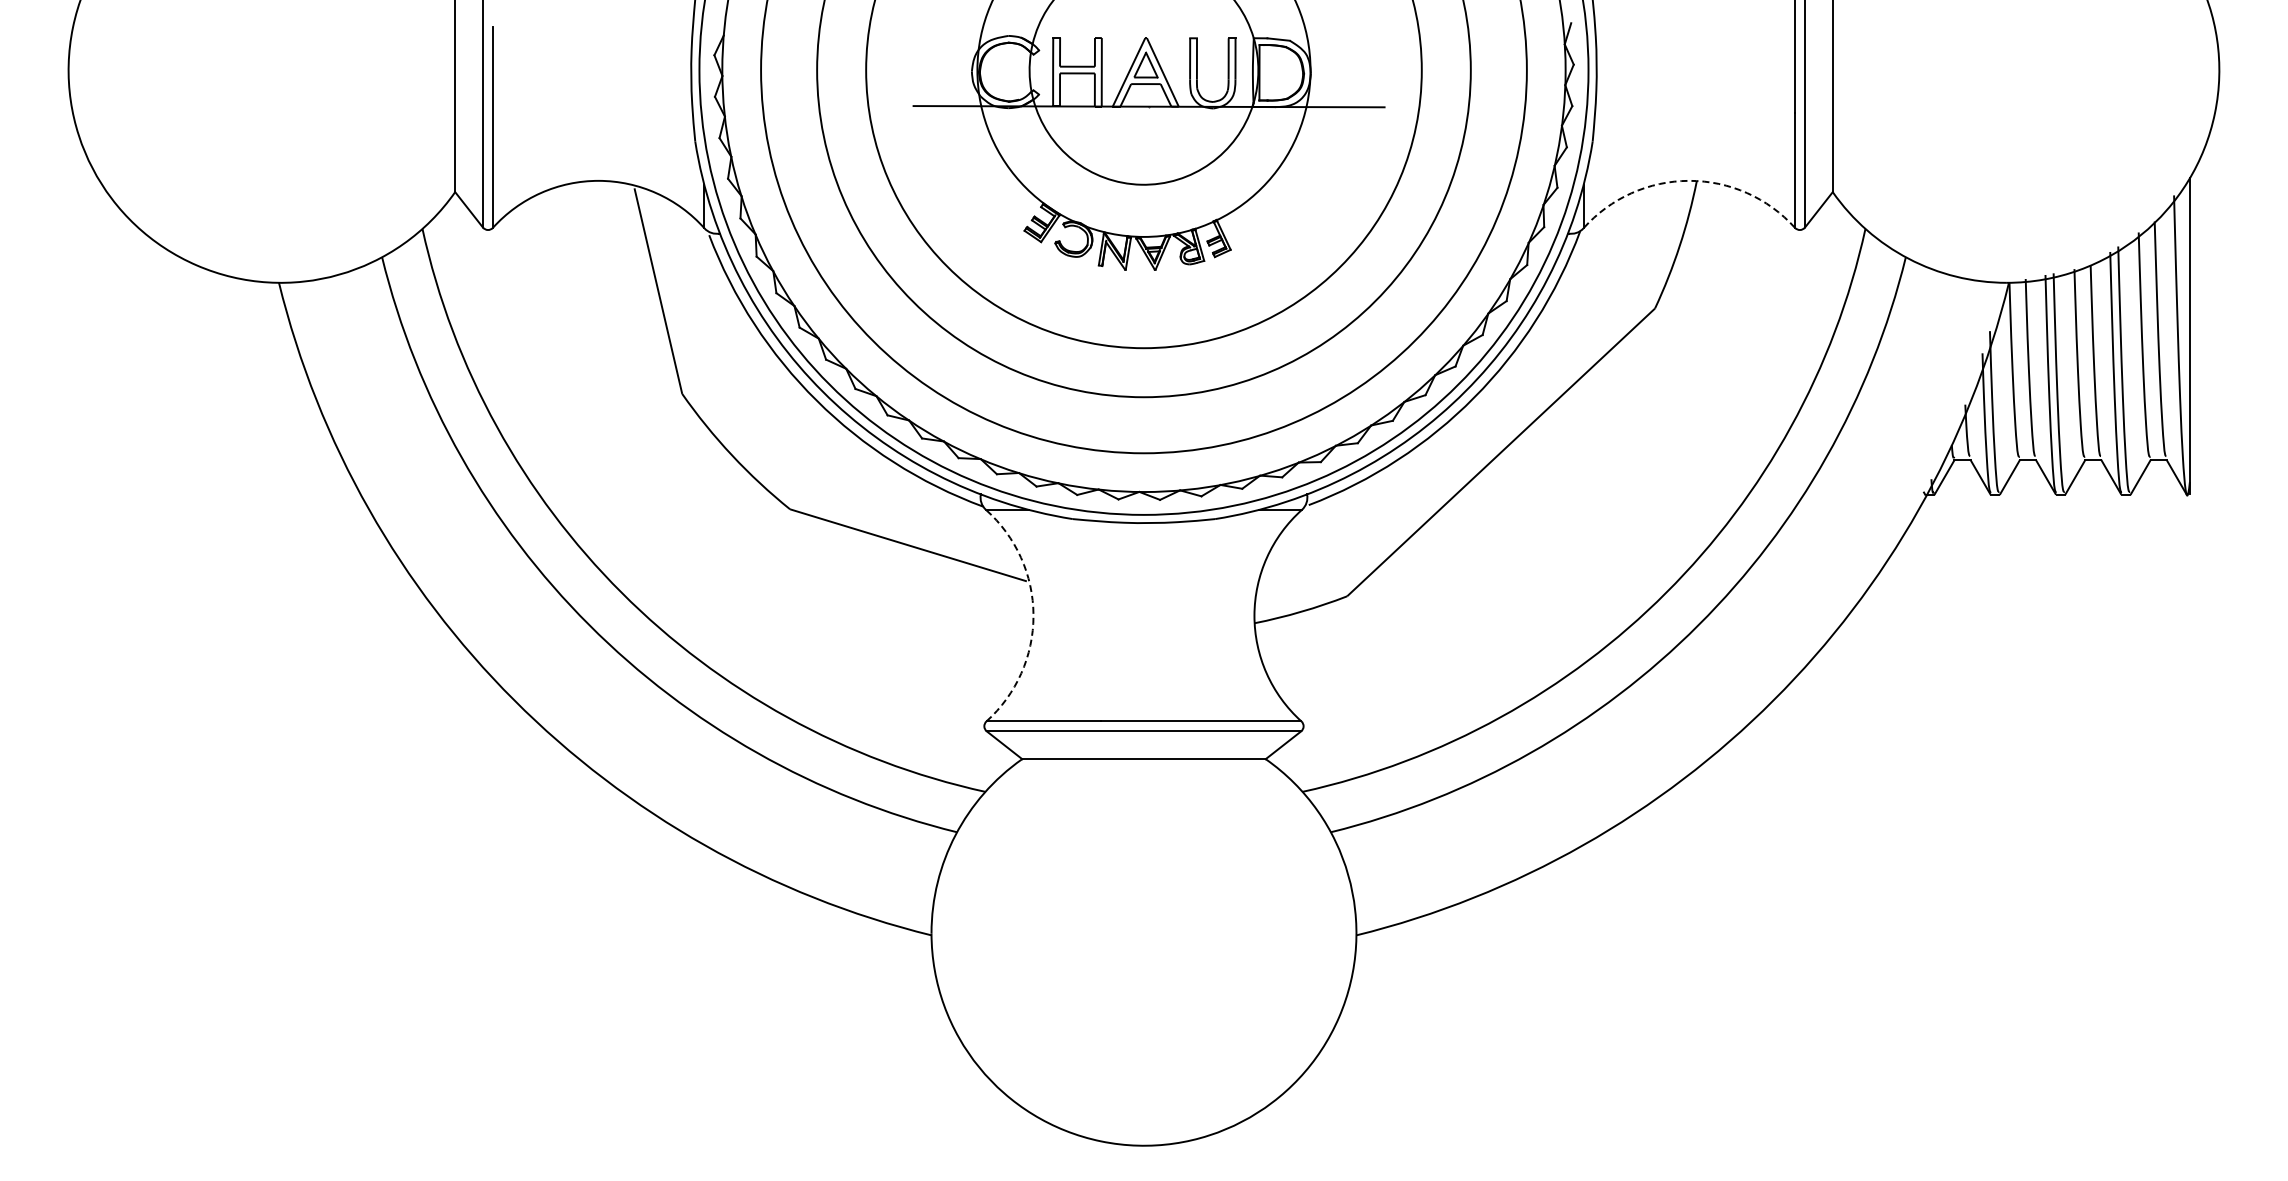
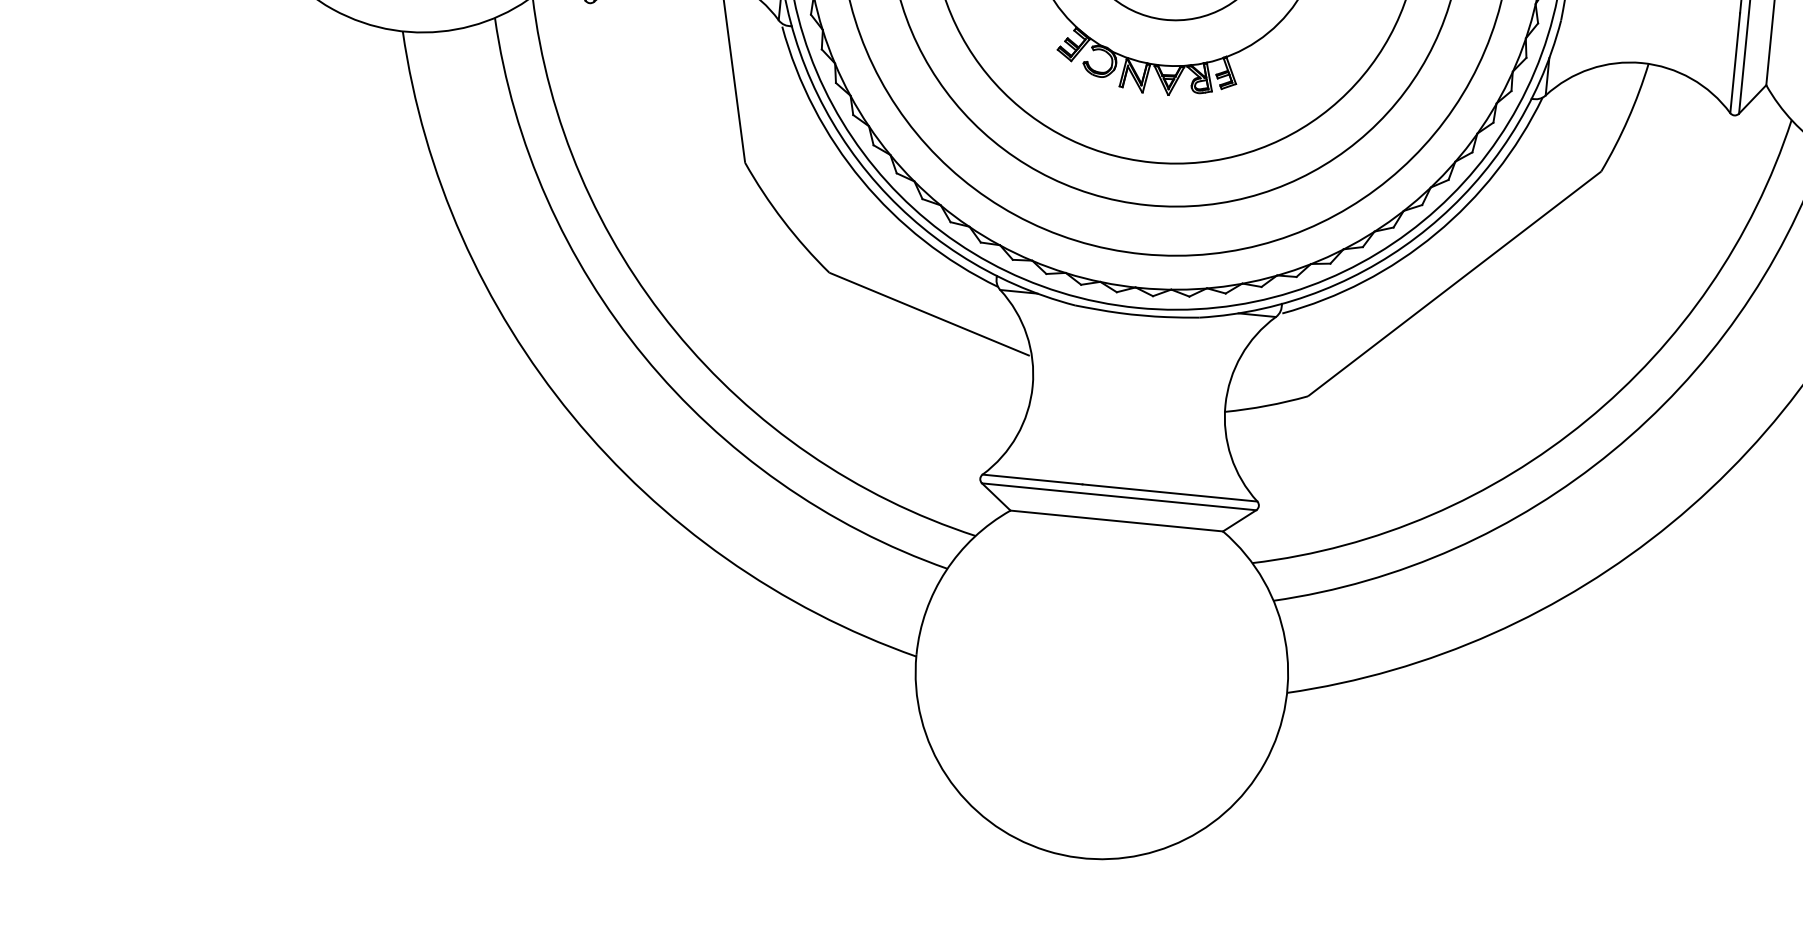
arc: (1689, 180) -> (1642, 62), dashed -> solid
arc: (1033, 615) -> (1032, 386), dashed -> solid

